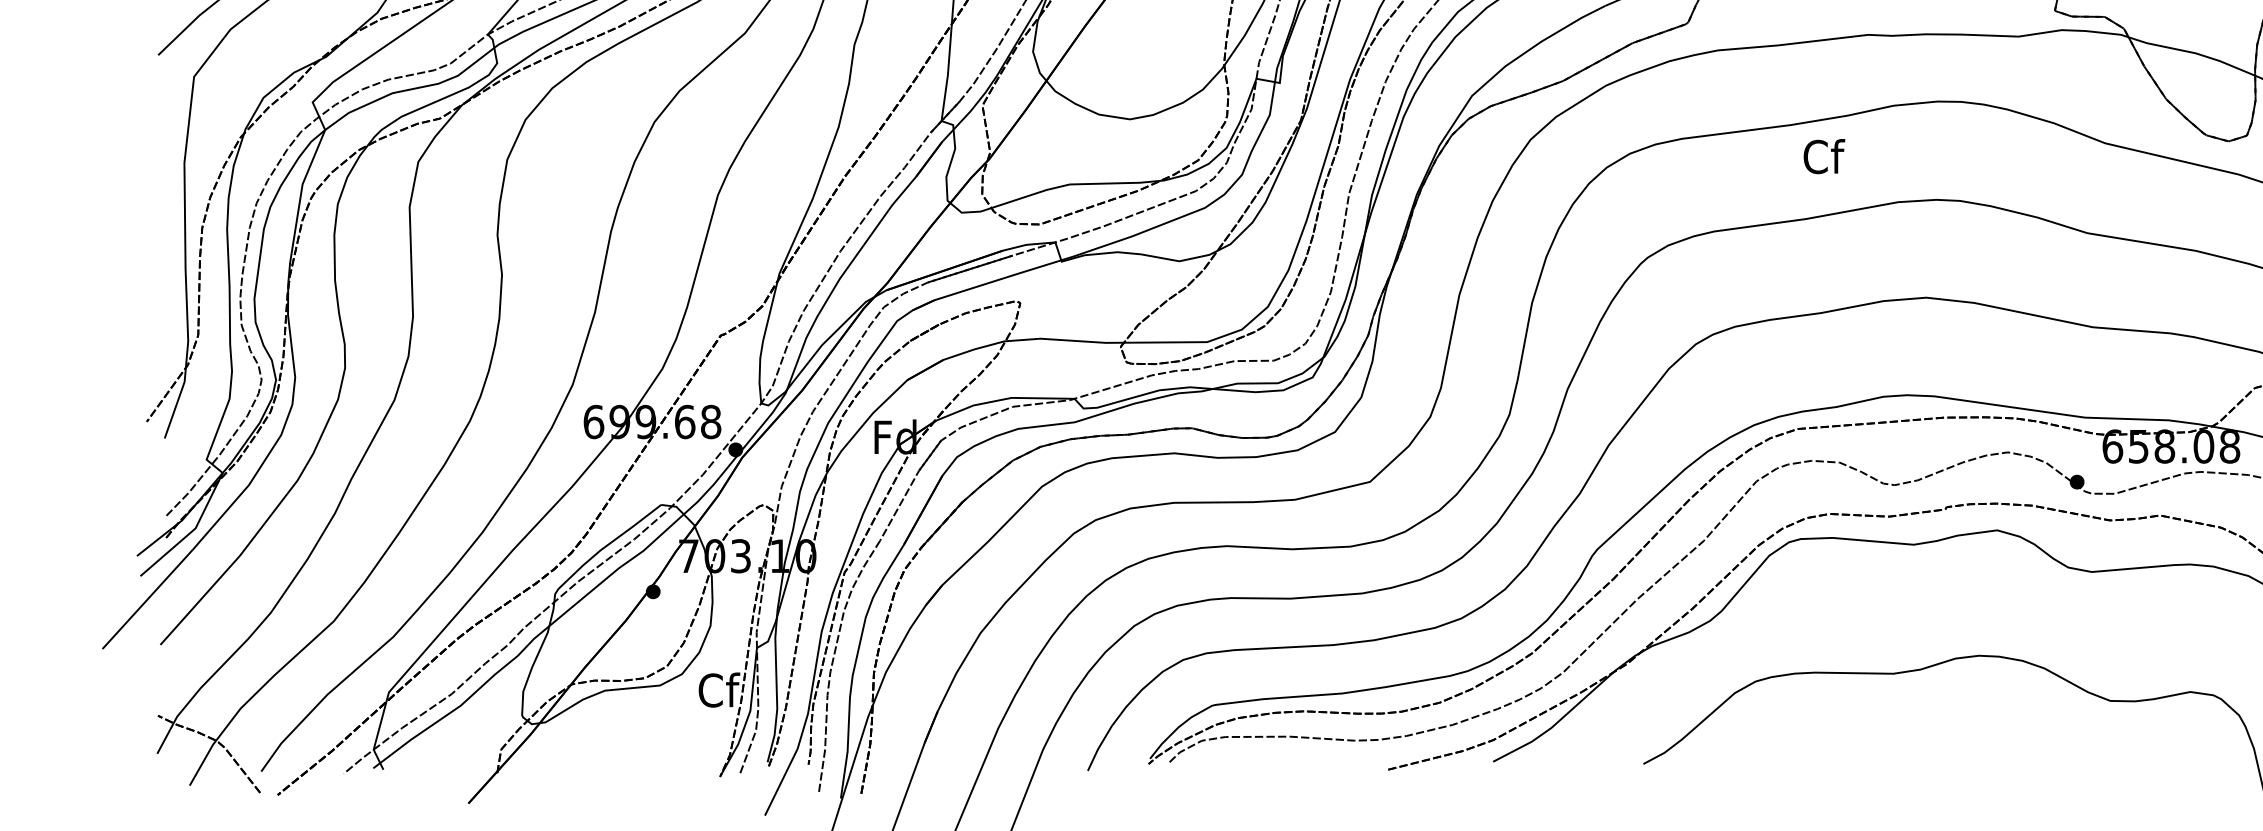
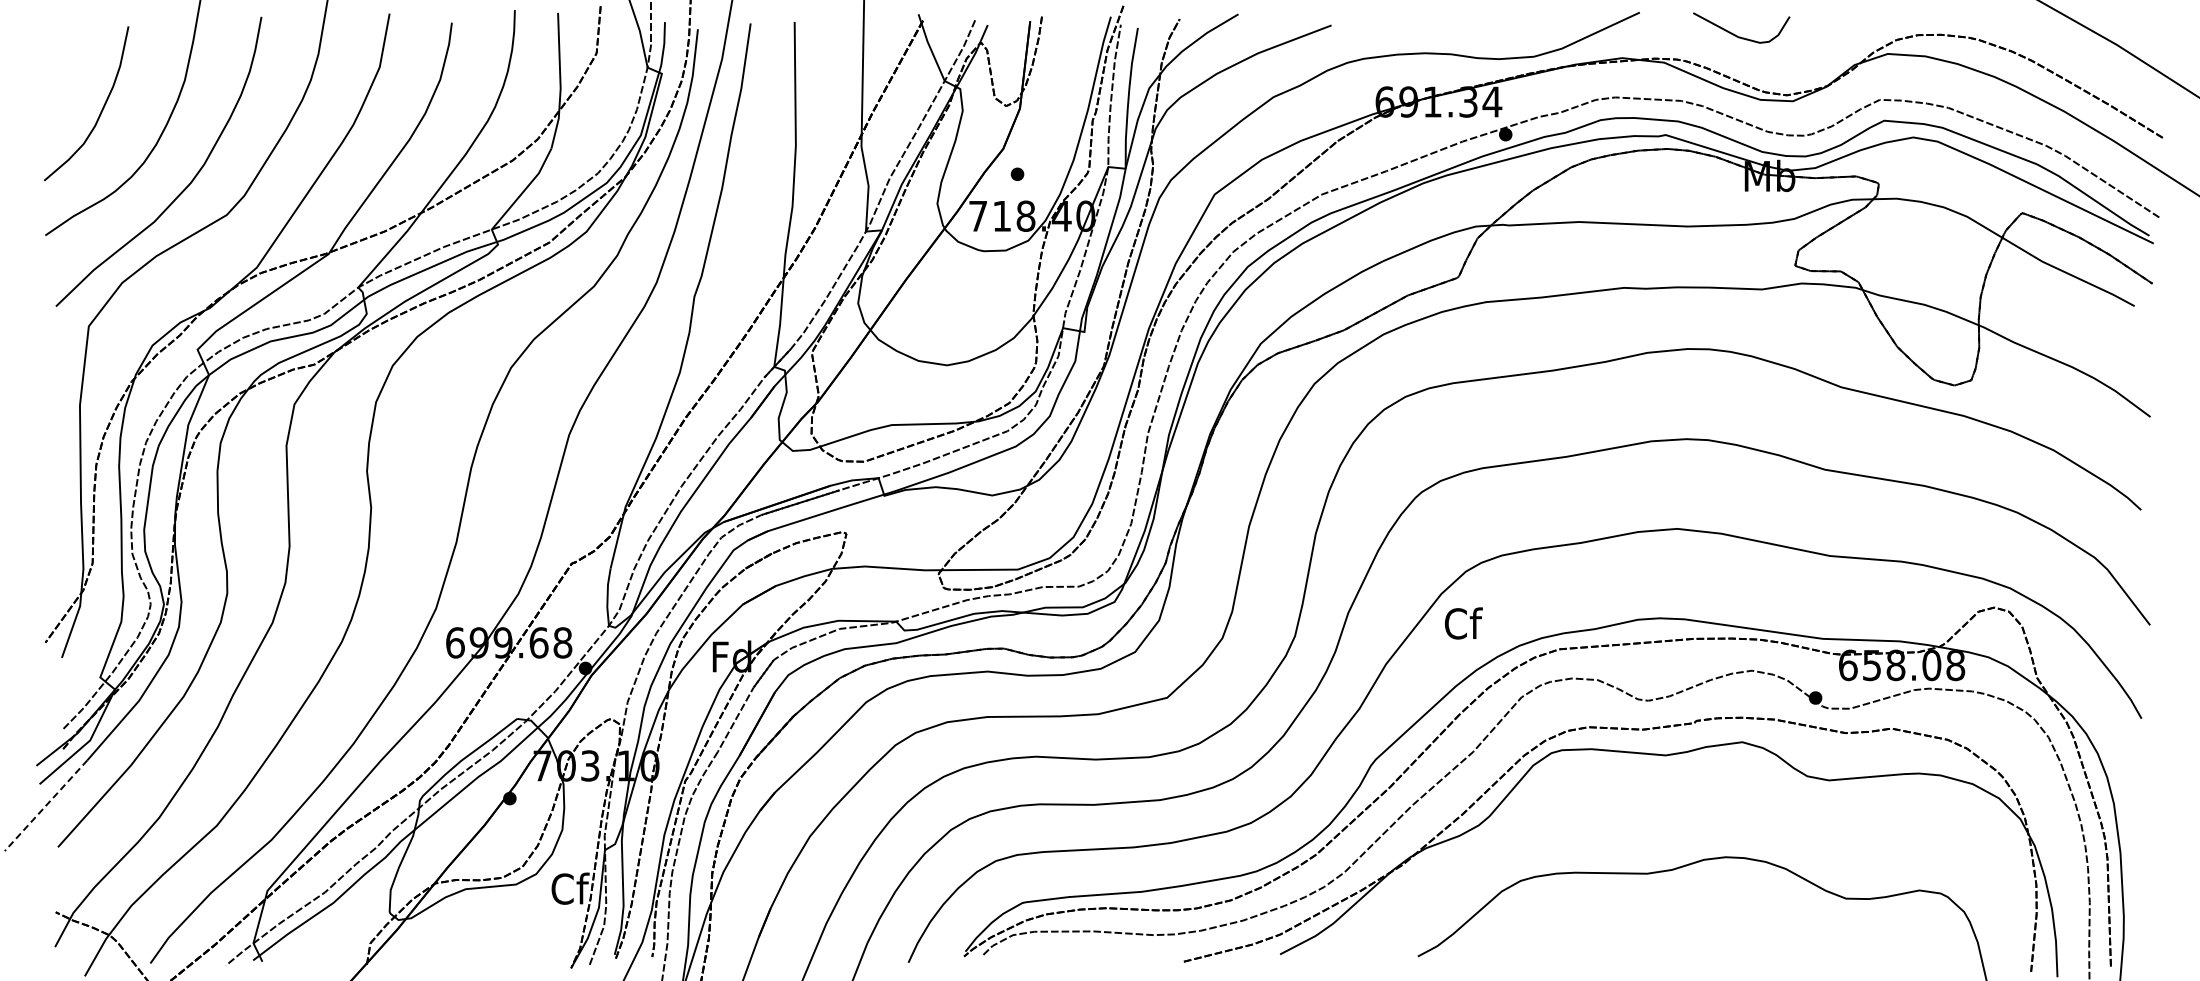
text: (1824, 156) -> (1463, 623), moved
line: (146, 600) -> (45, 806), solid -> dashed

